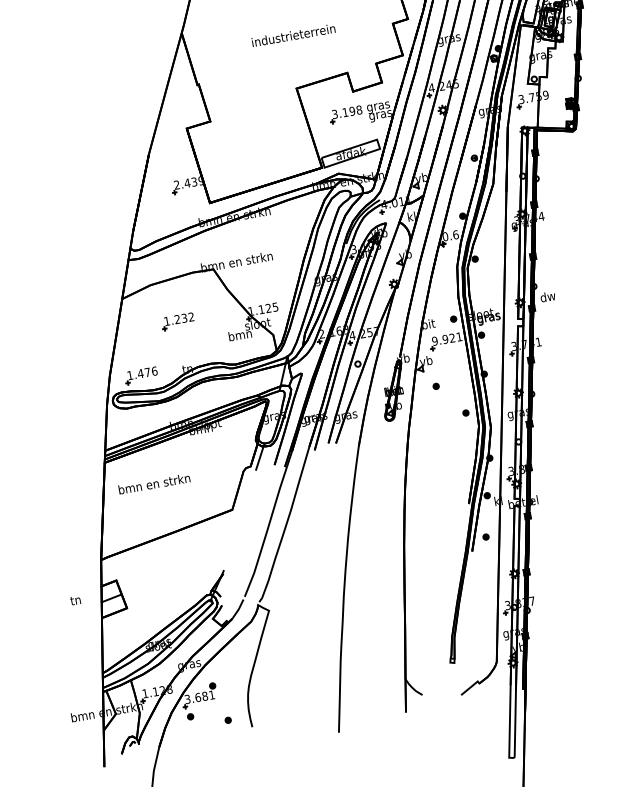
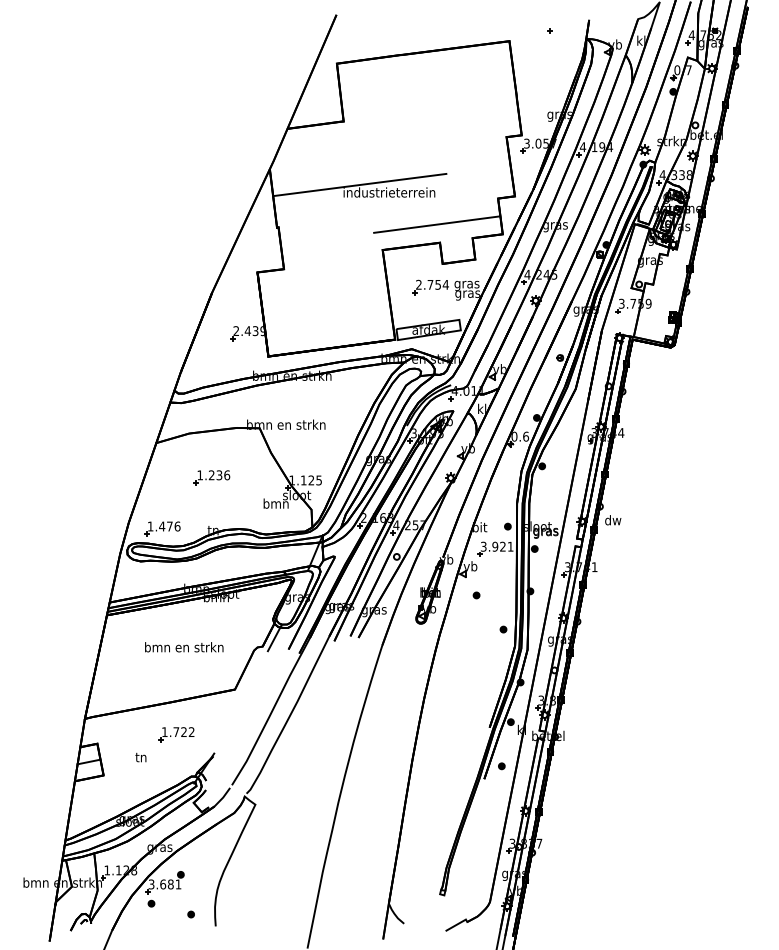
line: (265, 32) -> (359, 184), added
line: (341, 56) -> (436, 224), added
text: (347, 111) -> (432, 284), 3.198 -> 2.754
text: (191, 317) -> (227, 475), 1.232 -> 1.236
text: (434, 341) -> (483, 546), 9.921 -> 3.921
text: (154, 484) -> (184, 647), moved
part: (186, 559) -> (176, 734), added
text: (75, 600) -> (140, 757), moved

